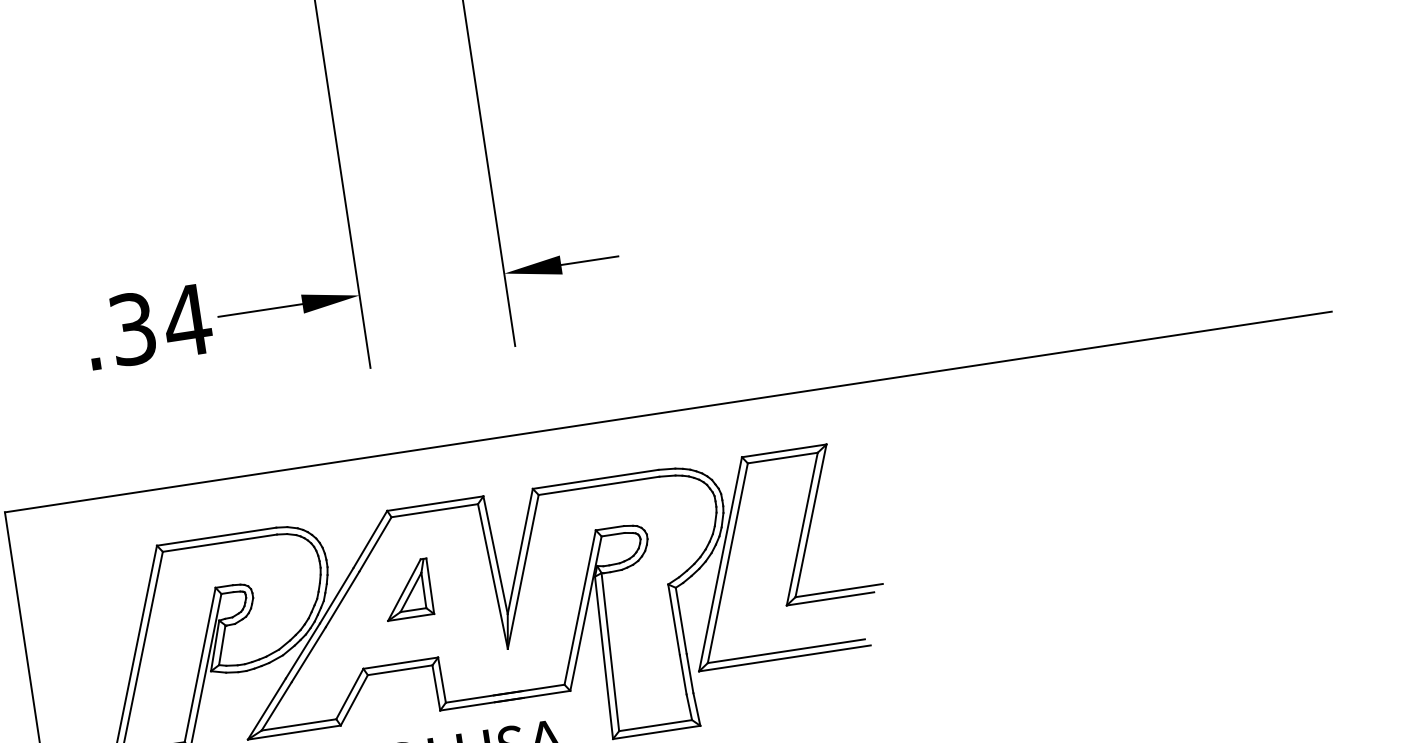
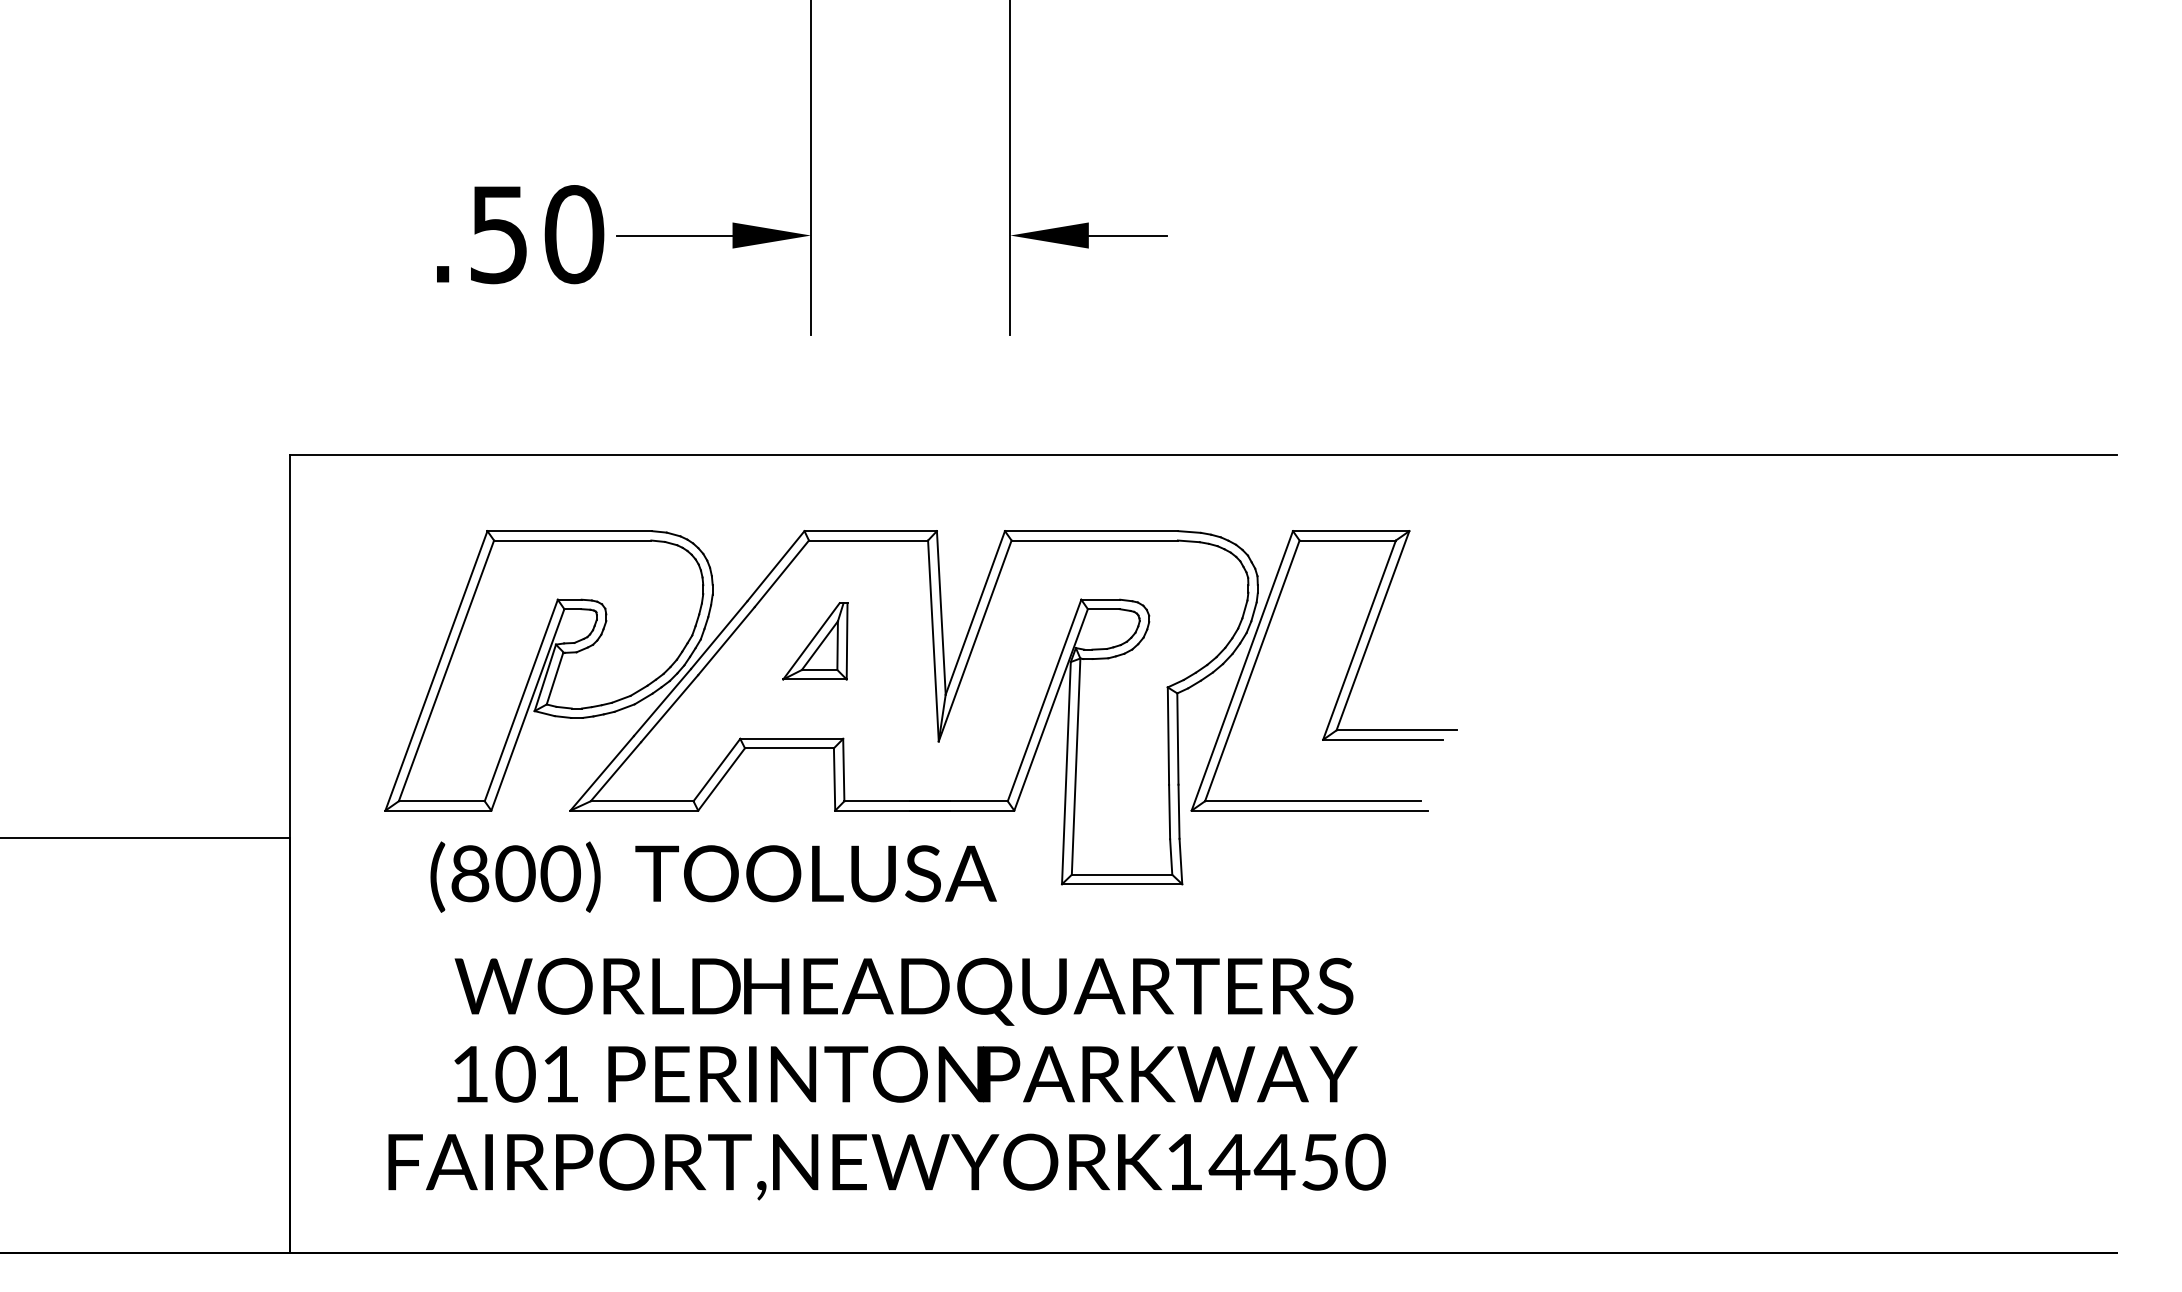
text: (160, 324) -> (537, 234), .34 -> .50

